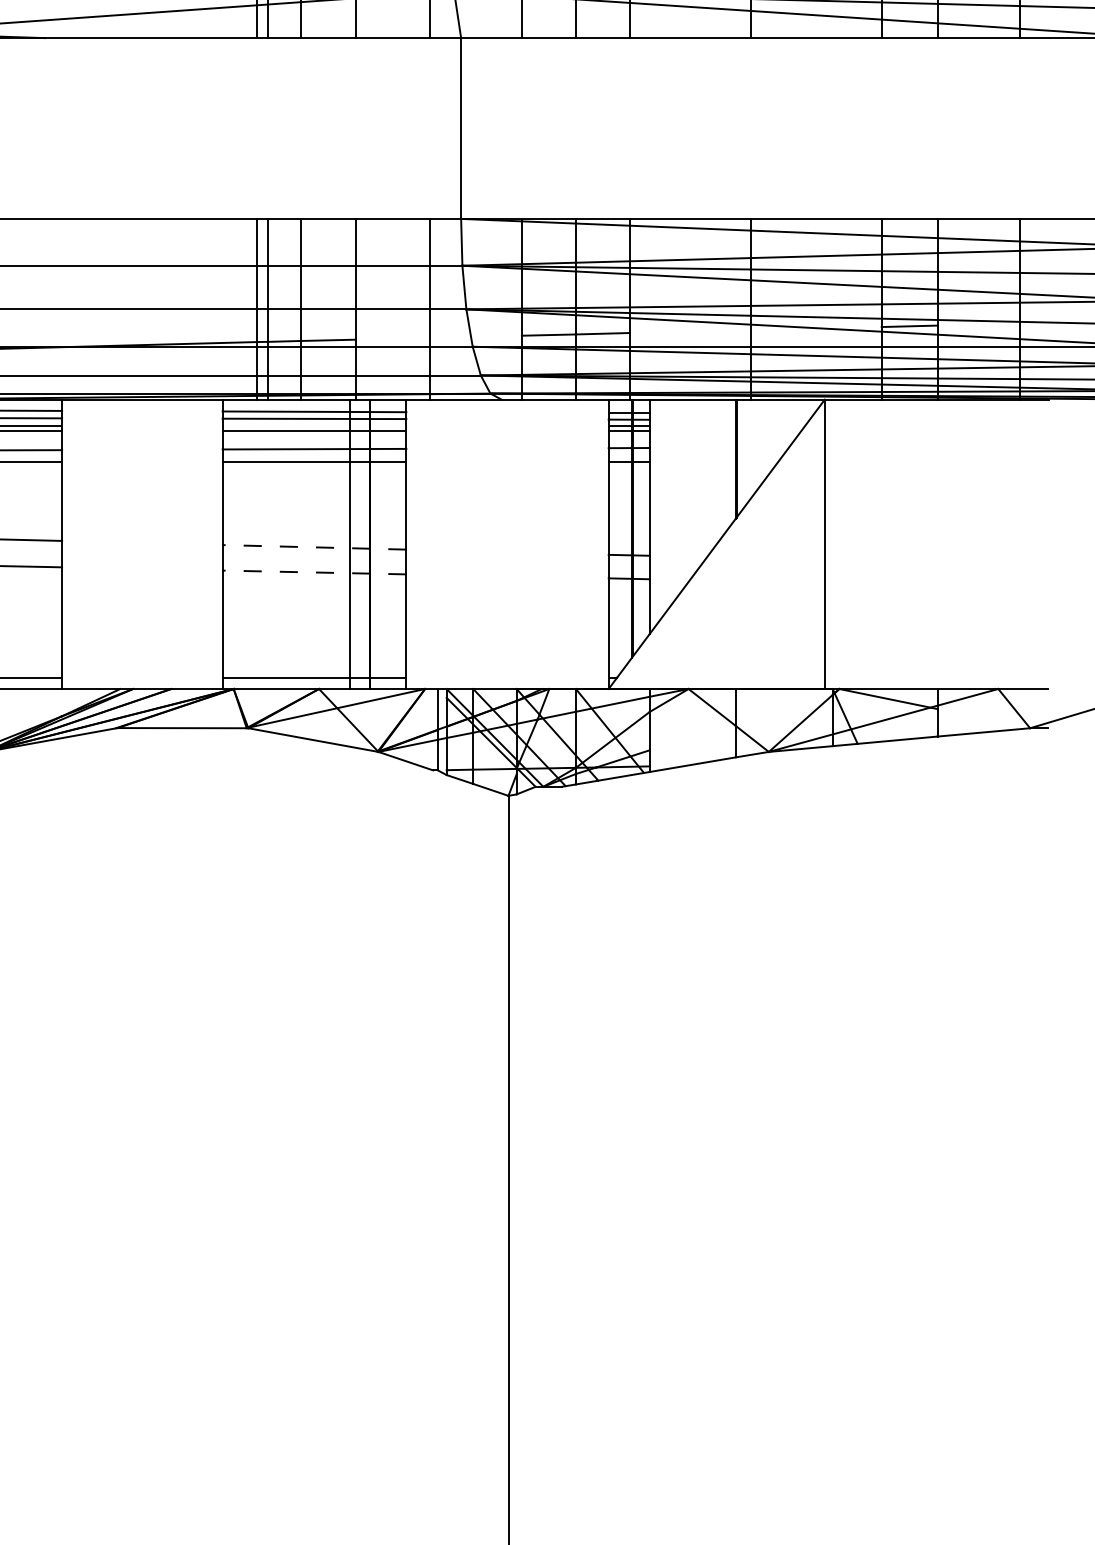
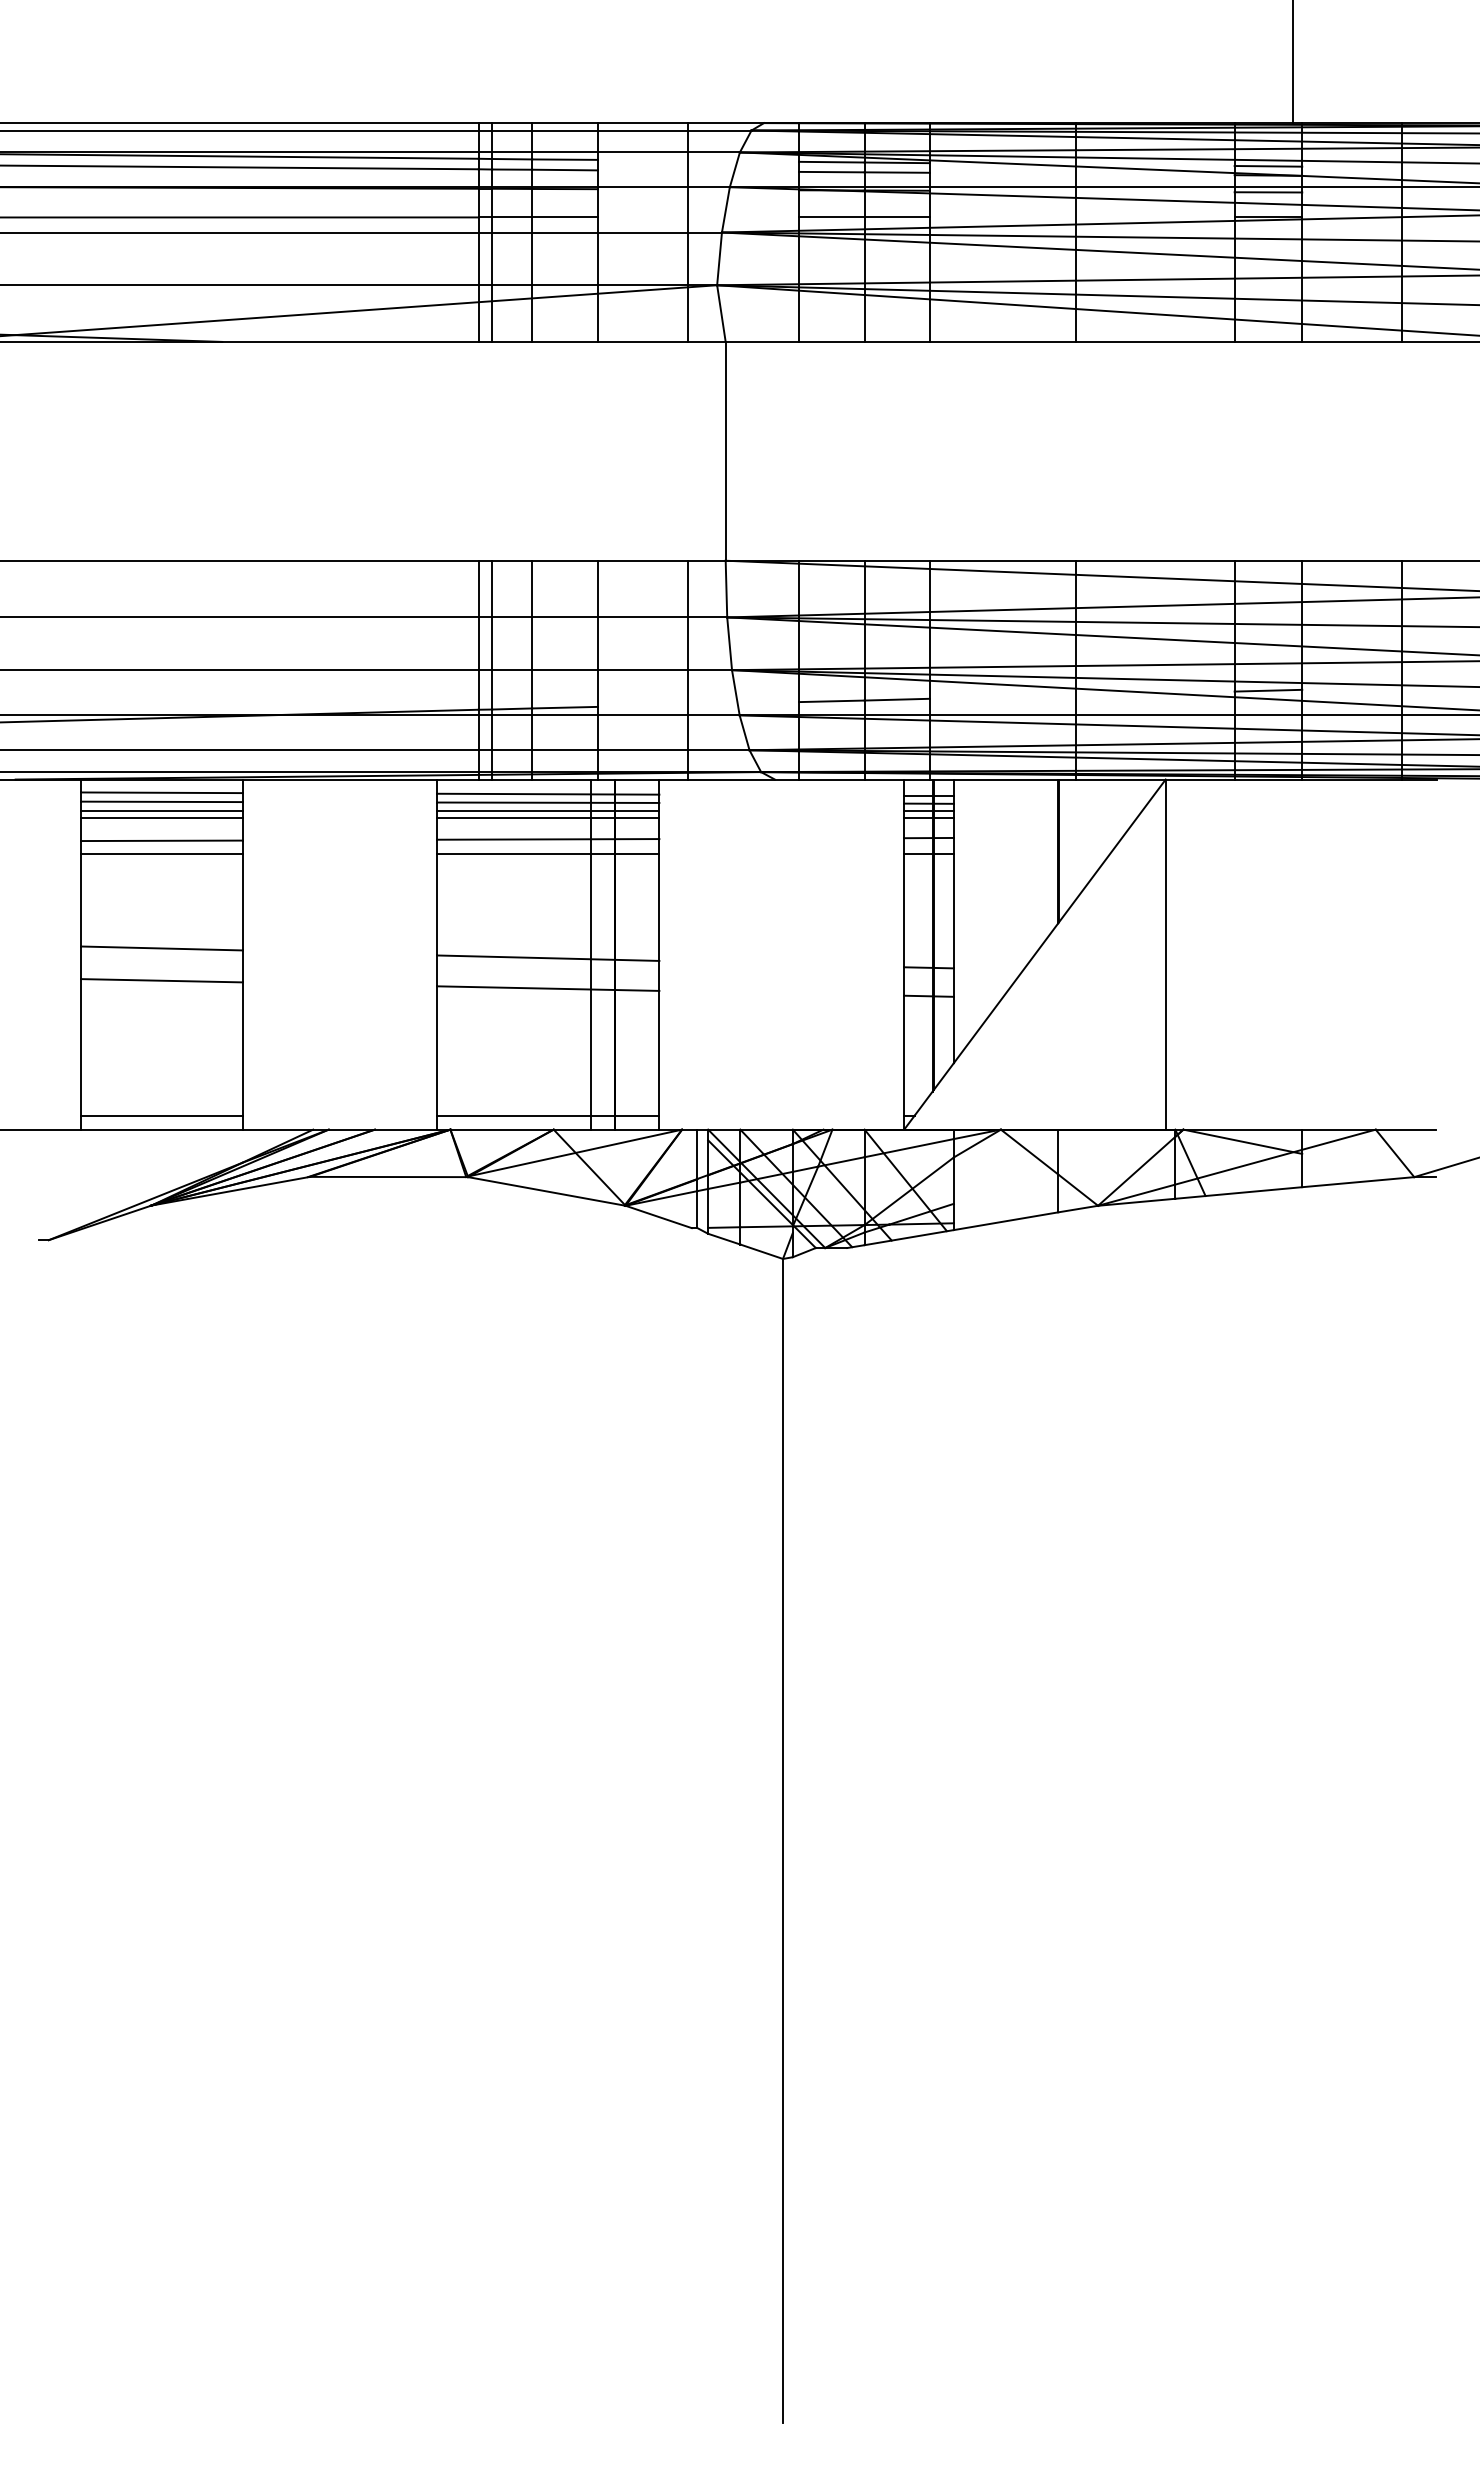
line: (314, 426) -> (548, 811), added
line: (313, 547) -> (547, 958), dashed -> solid
line: (313, 572) -> (547, 988), dashed -> solid

